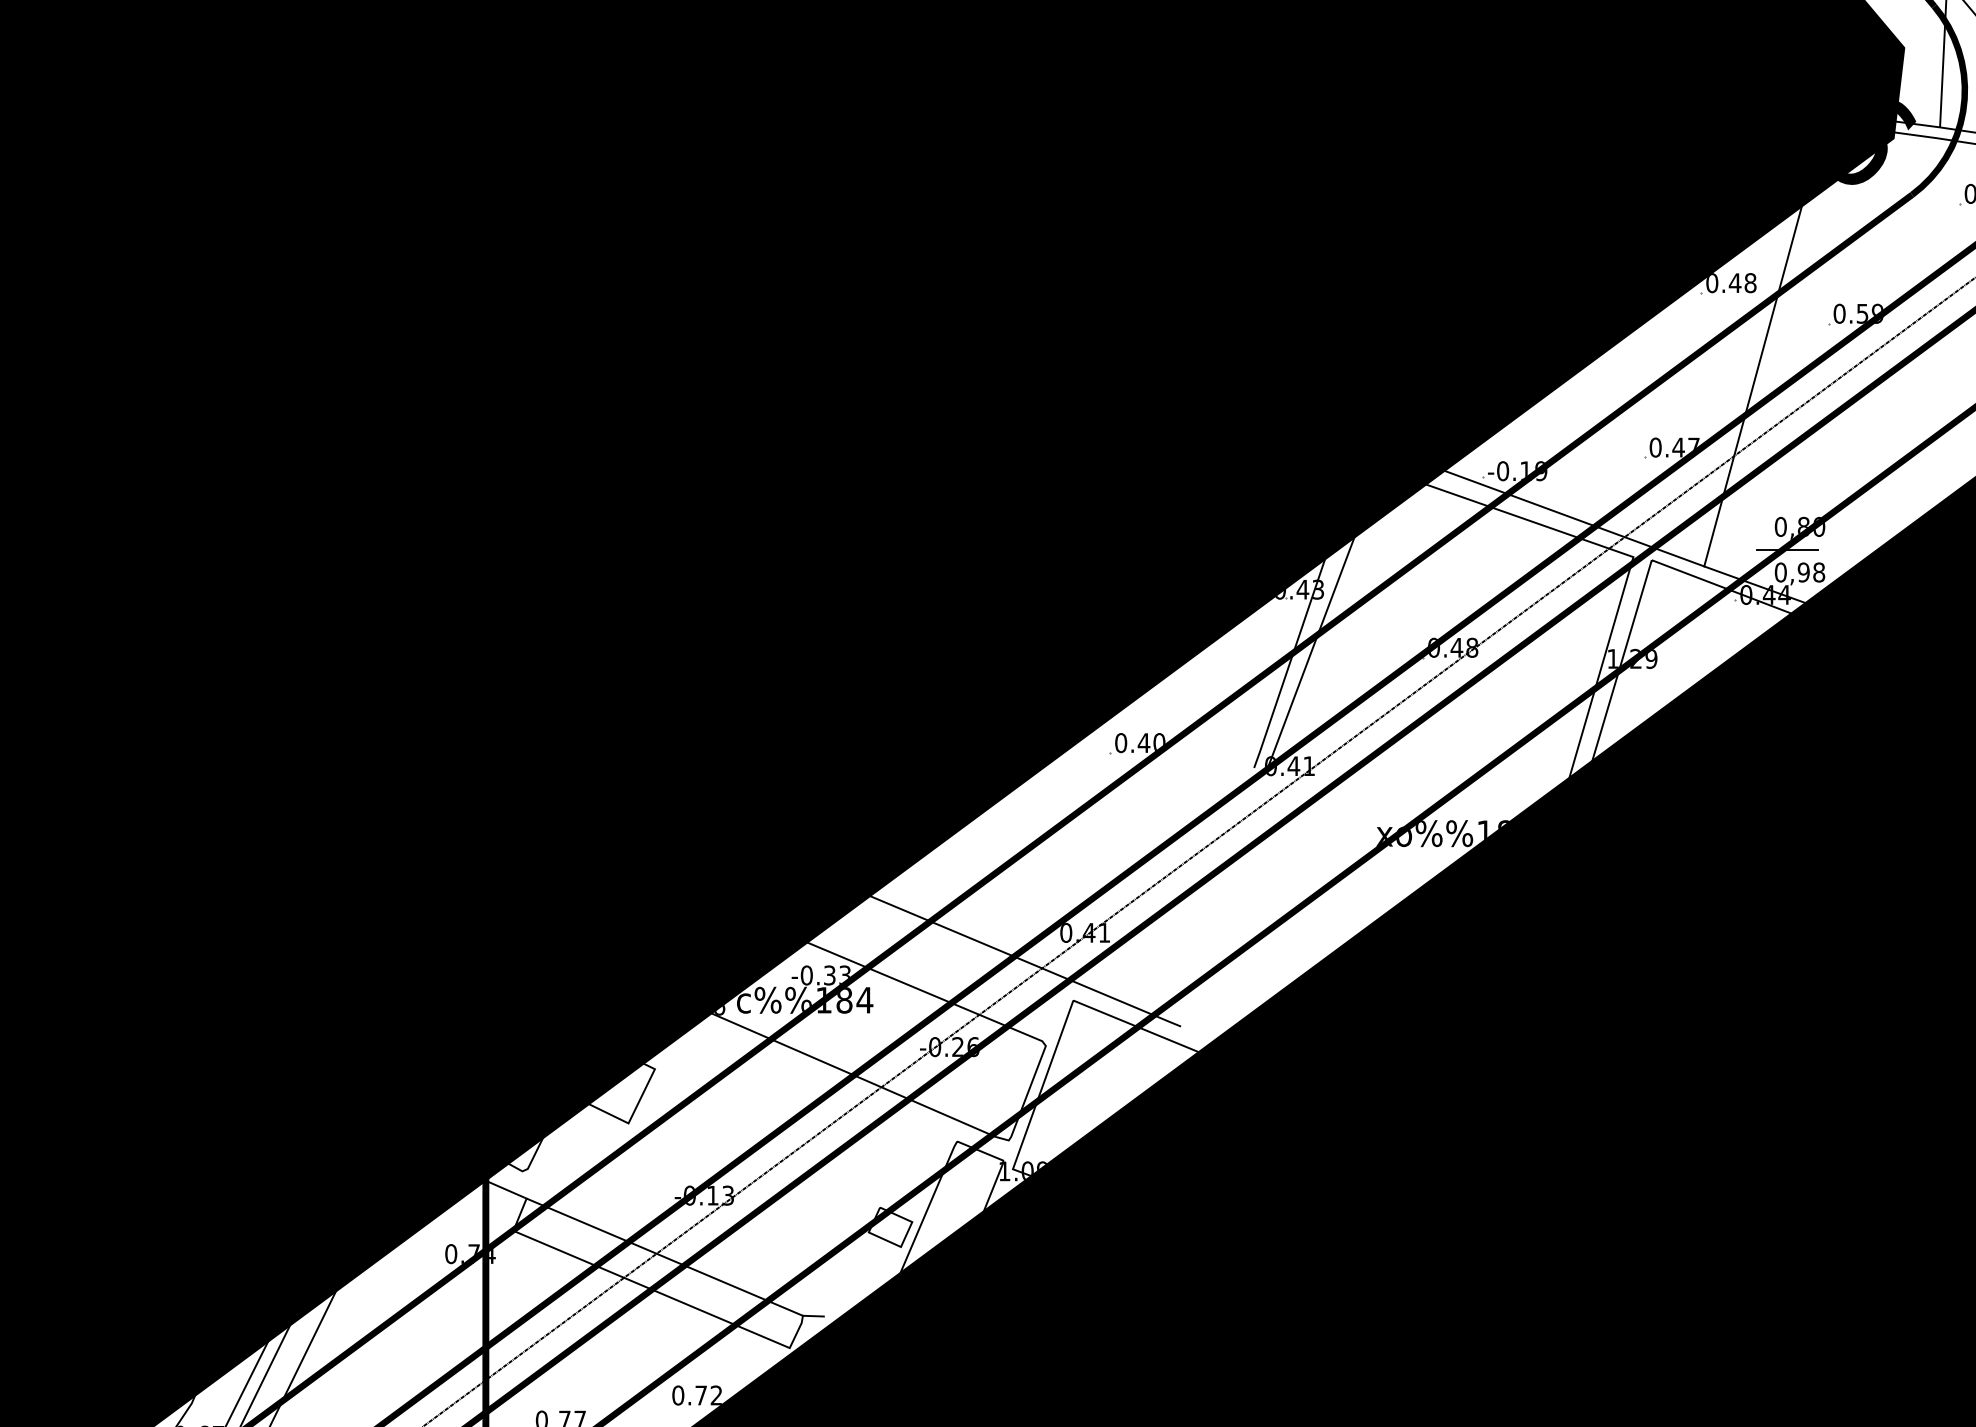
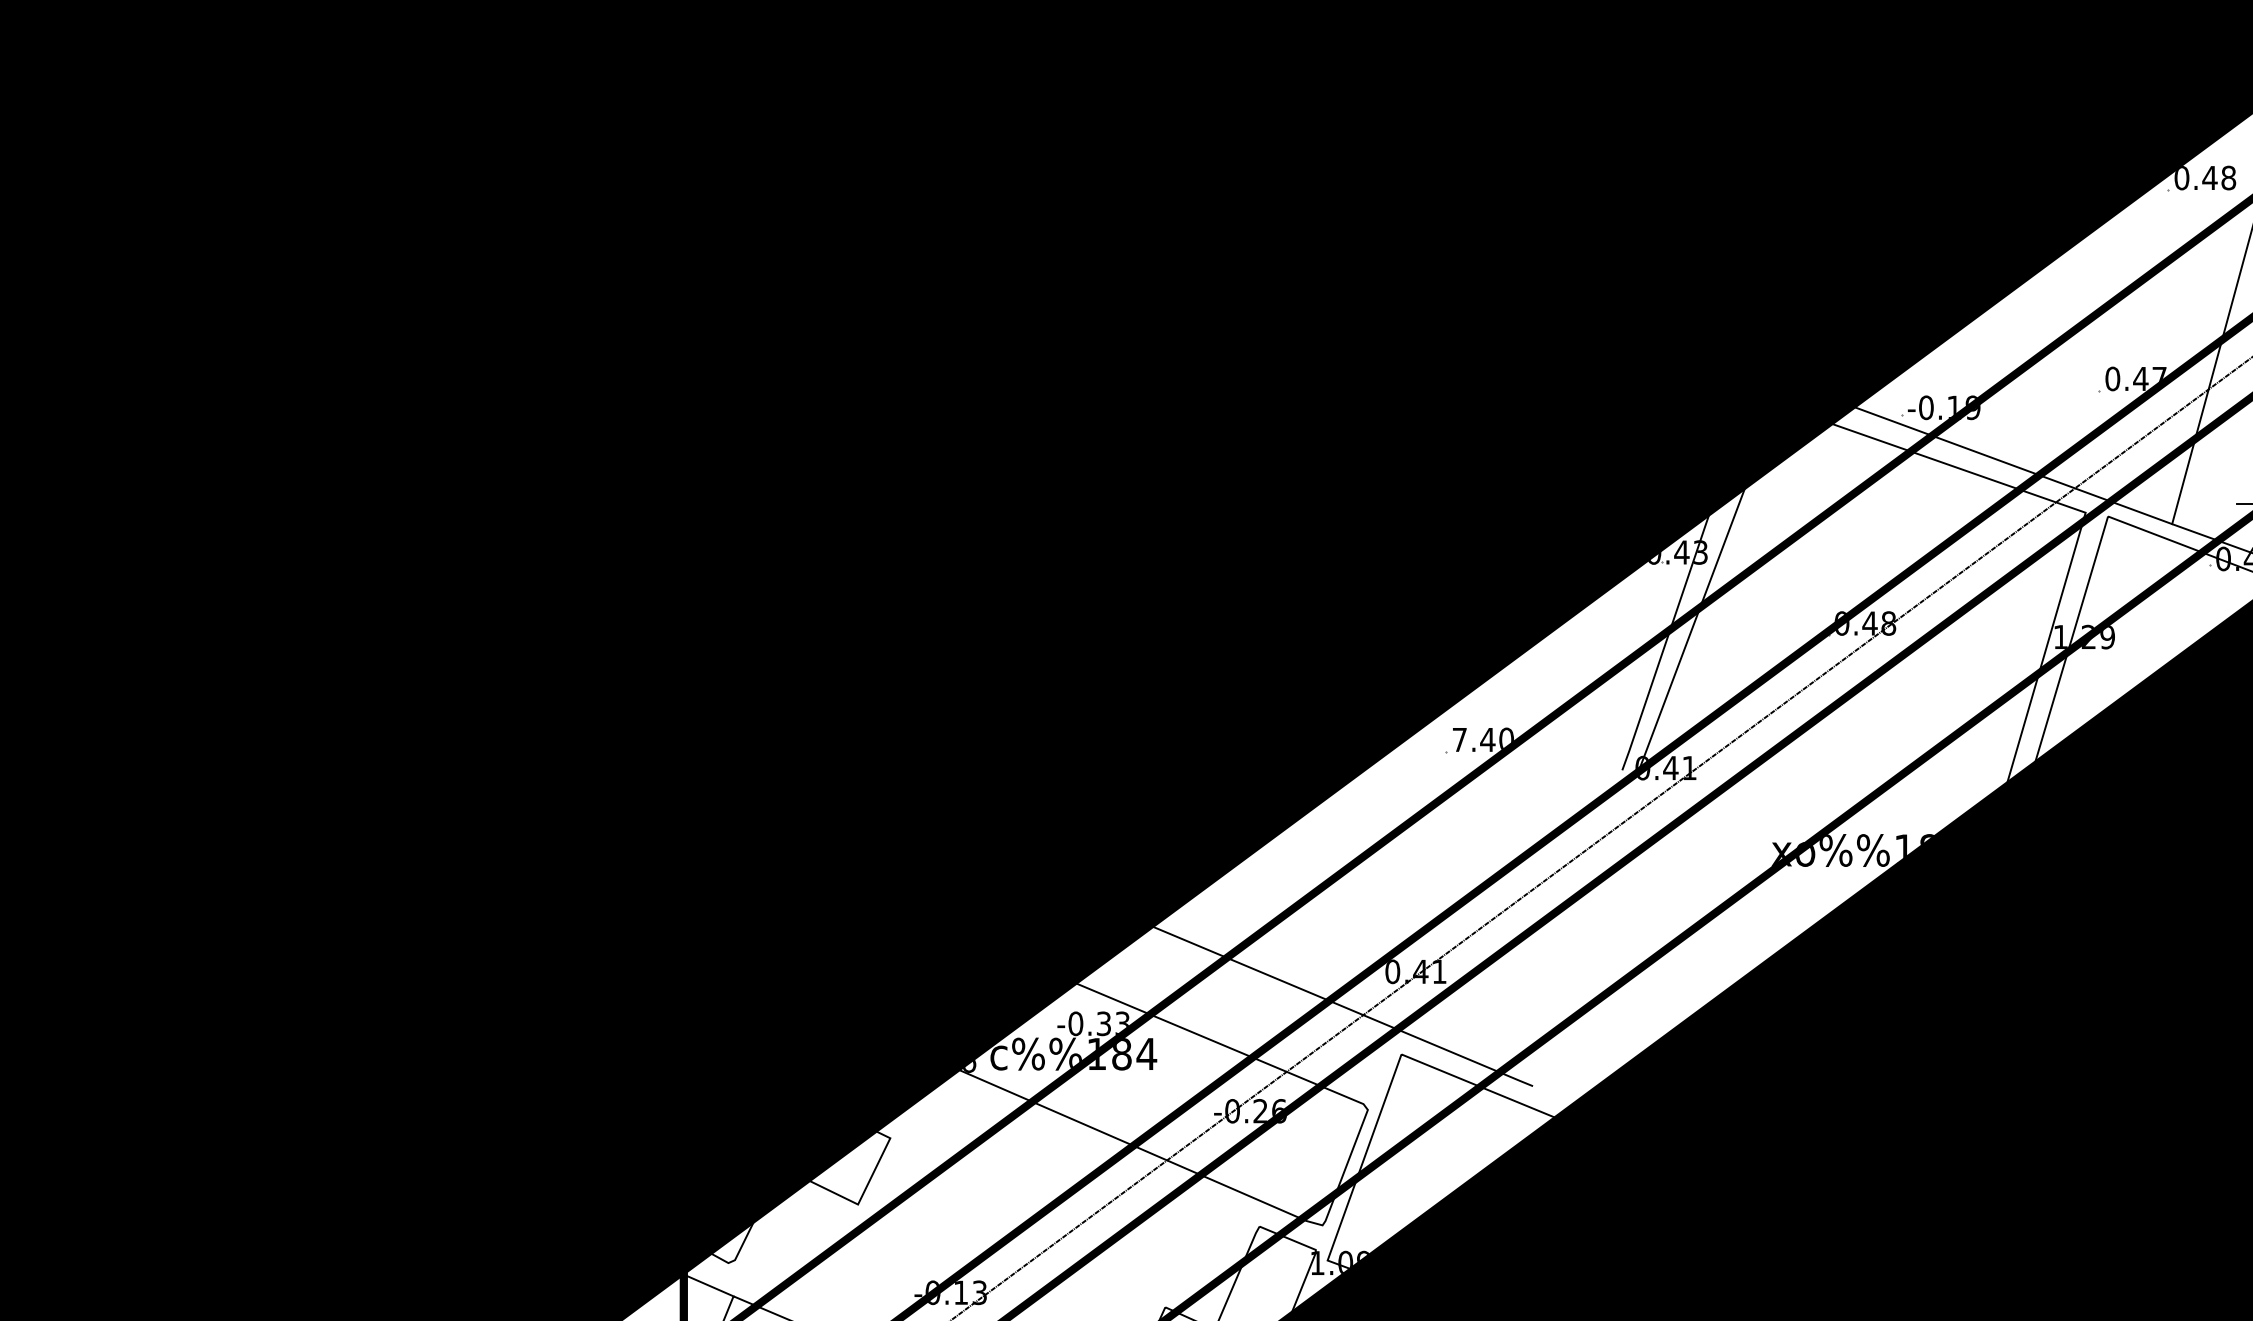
text: (1121, 743) -> (1460, 740), 0.40 -> 7.40

